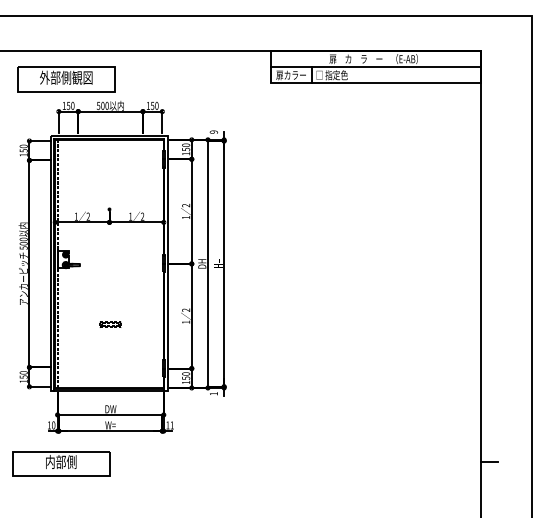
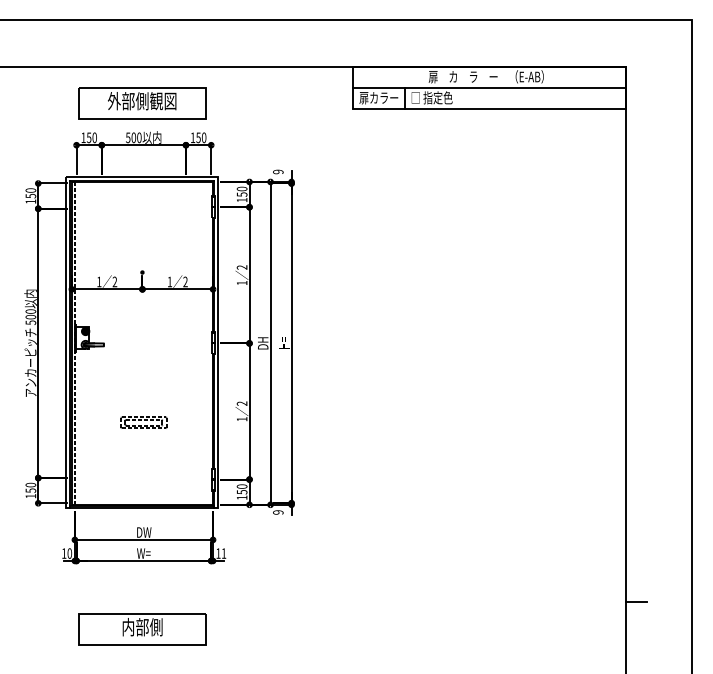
part: (66, 79) -> (142, 103), moved
part: (110, 324) -> (143, 422), size x1.67
text: (214, 393) -> (278, 512), 1 -> 9
part: (61, 463) -> (142, 629), moved

